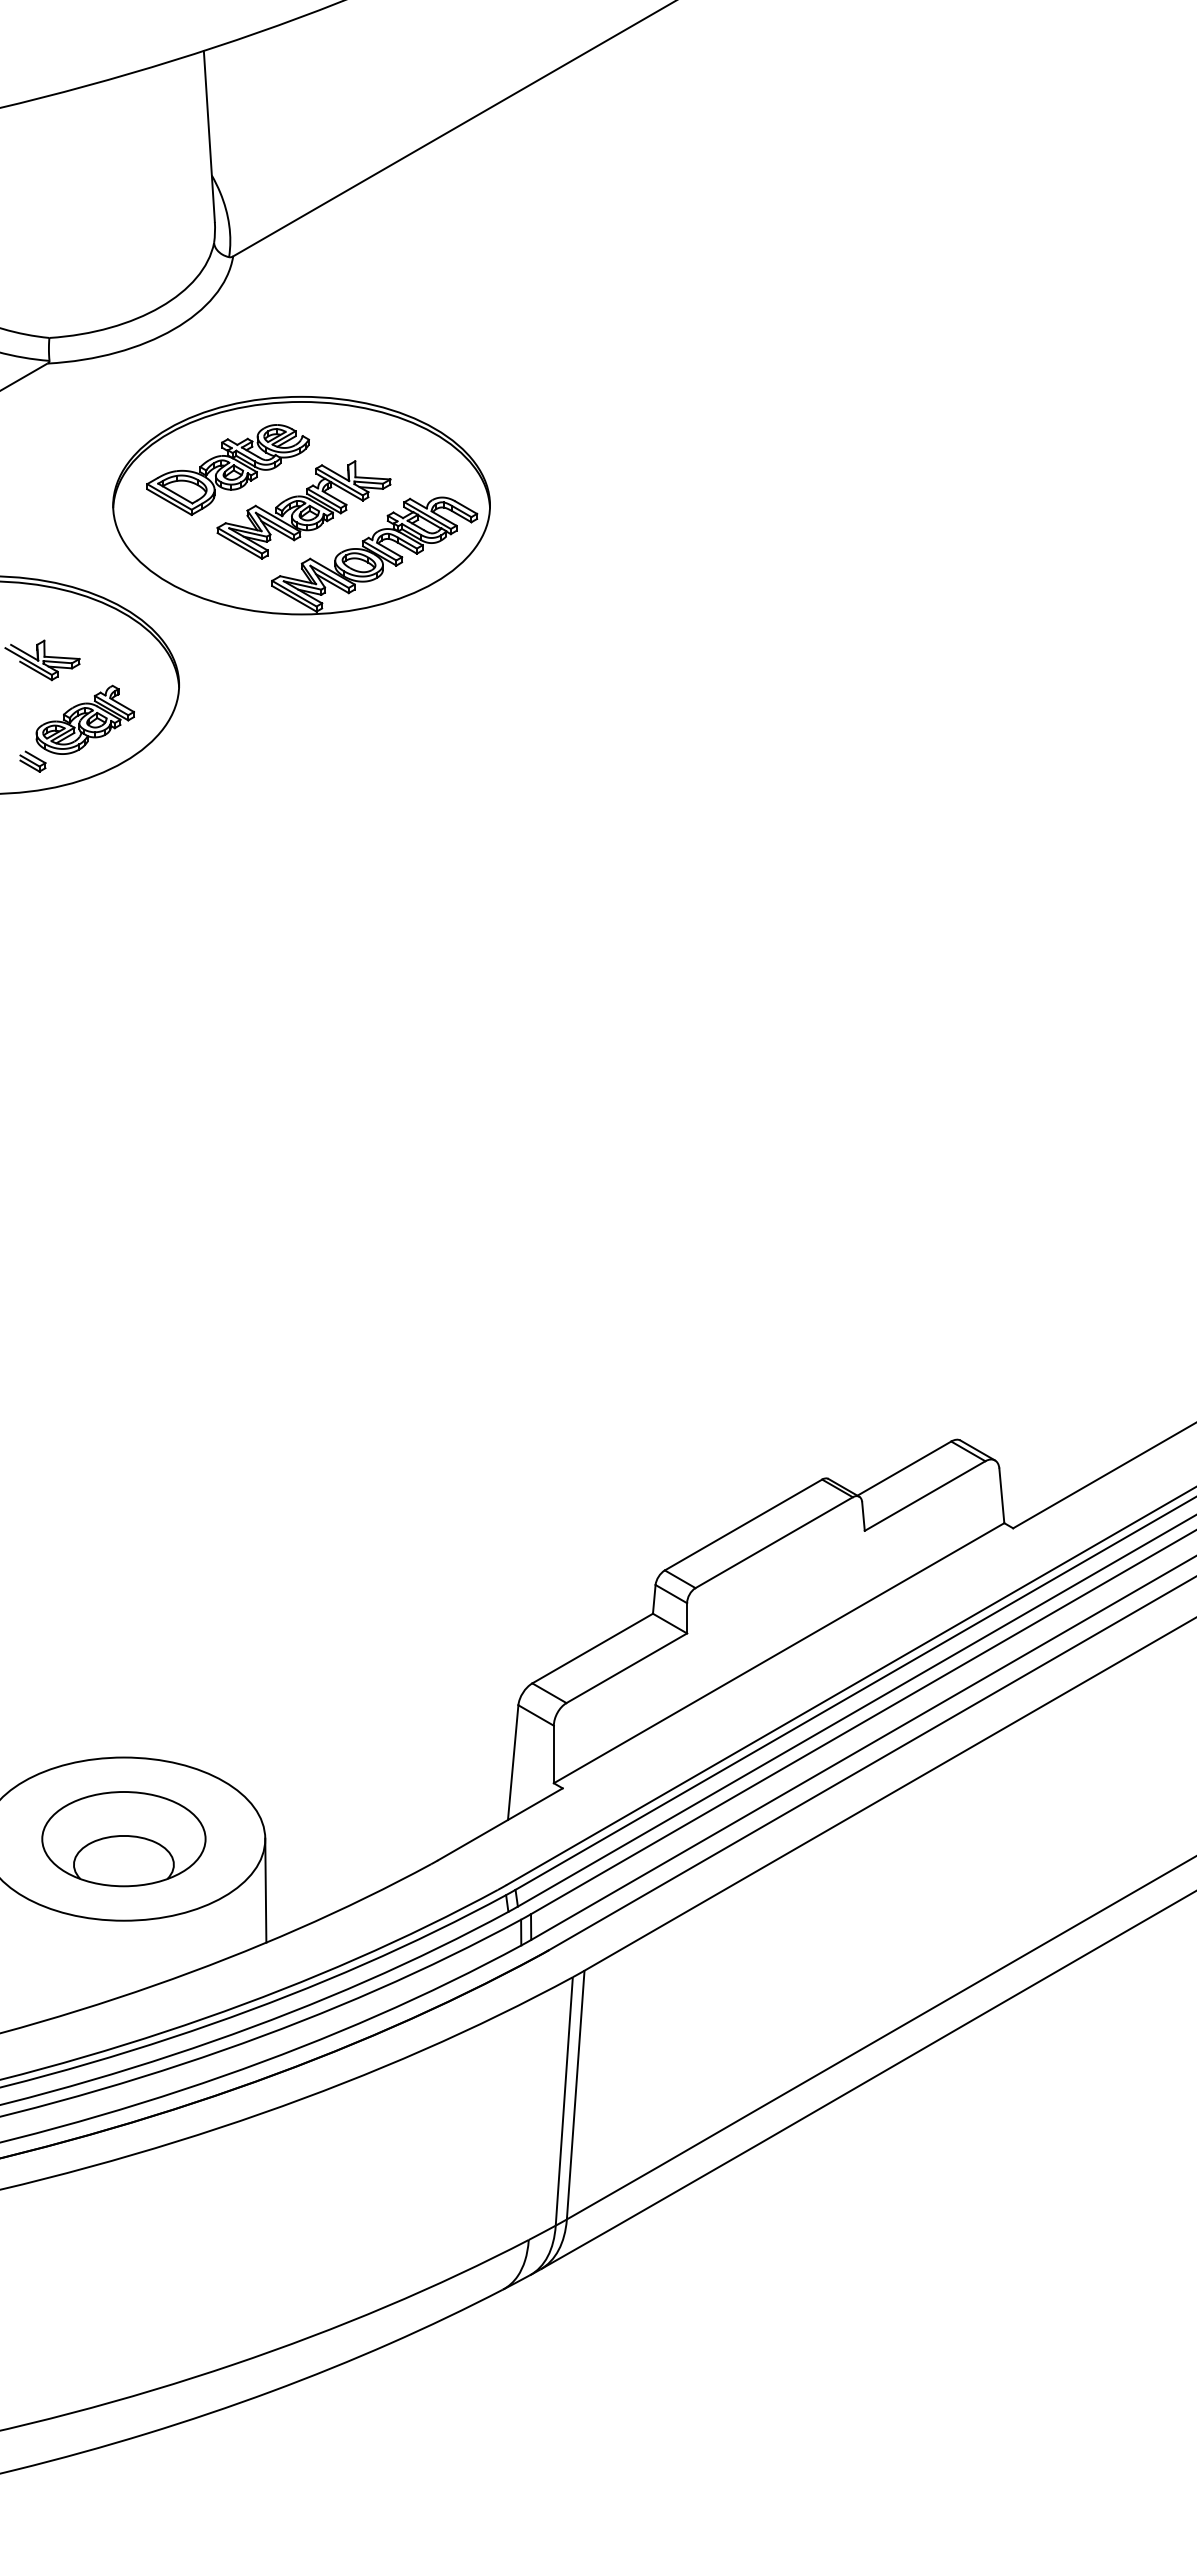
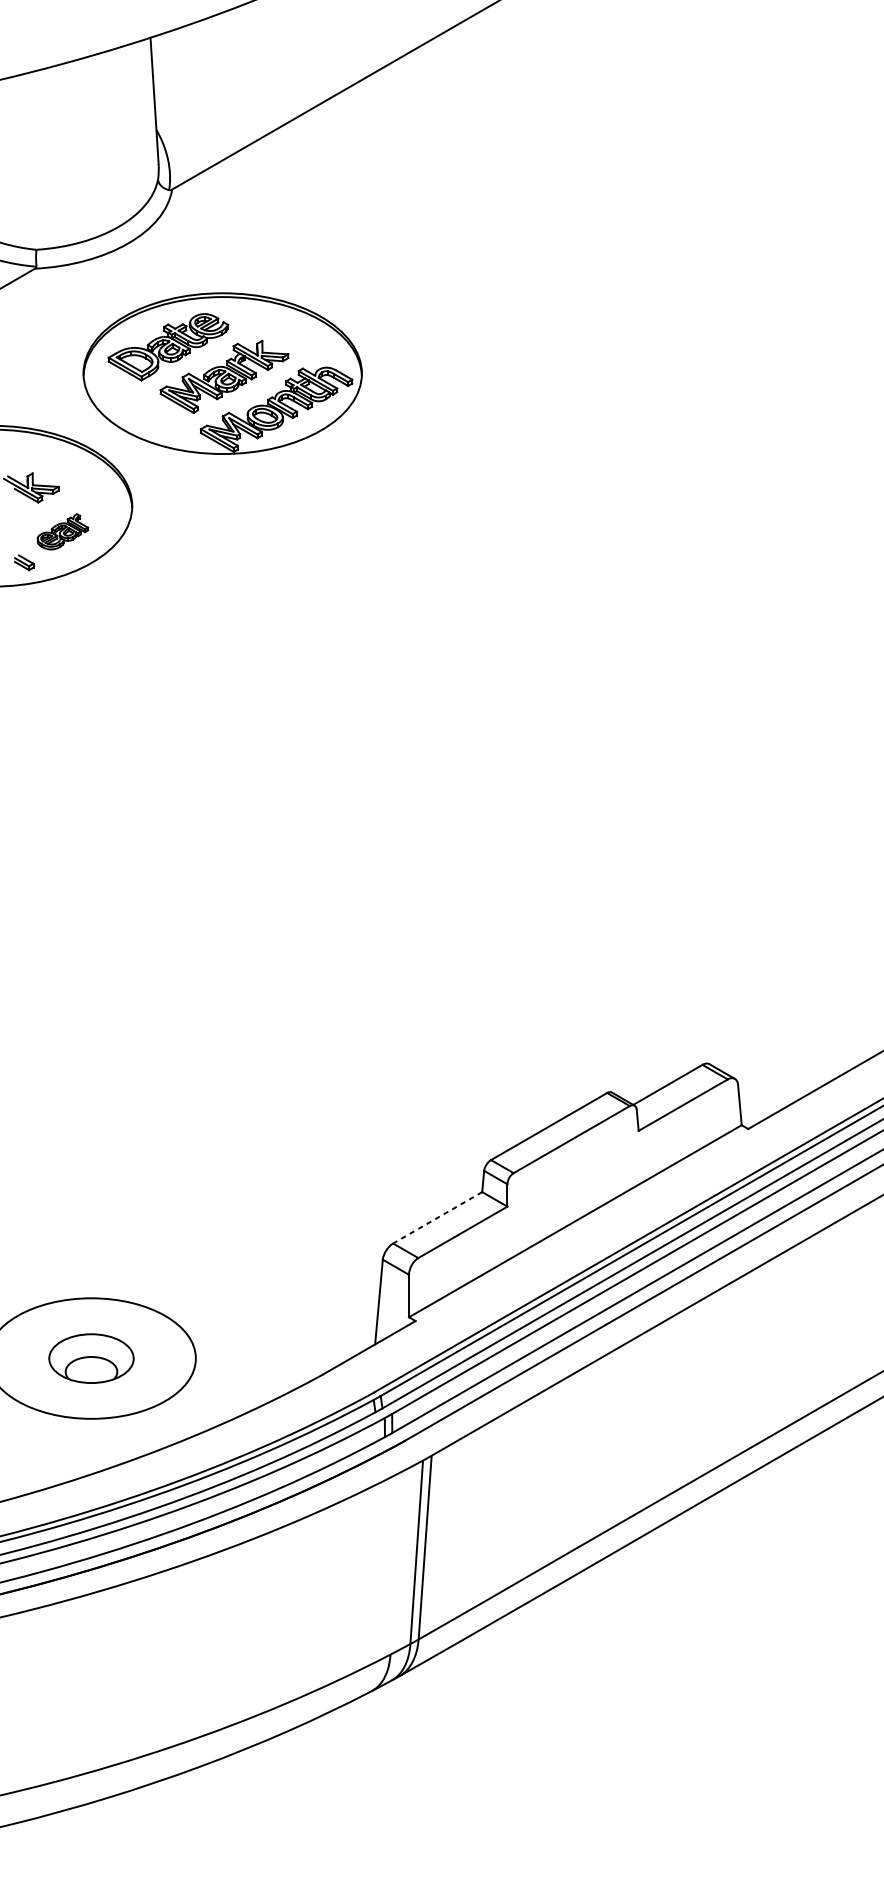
part: (84, 719) -> (62, 531), size x0.7
line: (592, 1648) -> (437, 1217), solid -> dashed
part: (123, 1839) -> (91, 1358), size x0.7
line: (265, 1890) -> (196, 1396), removed

